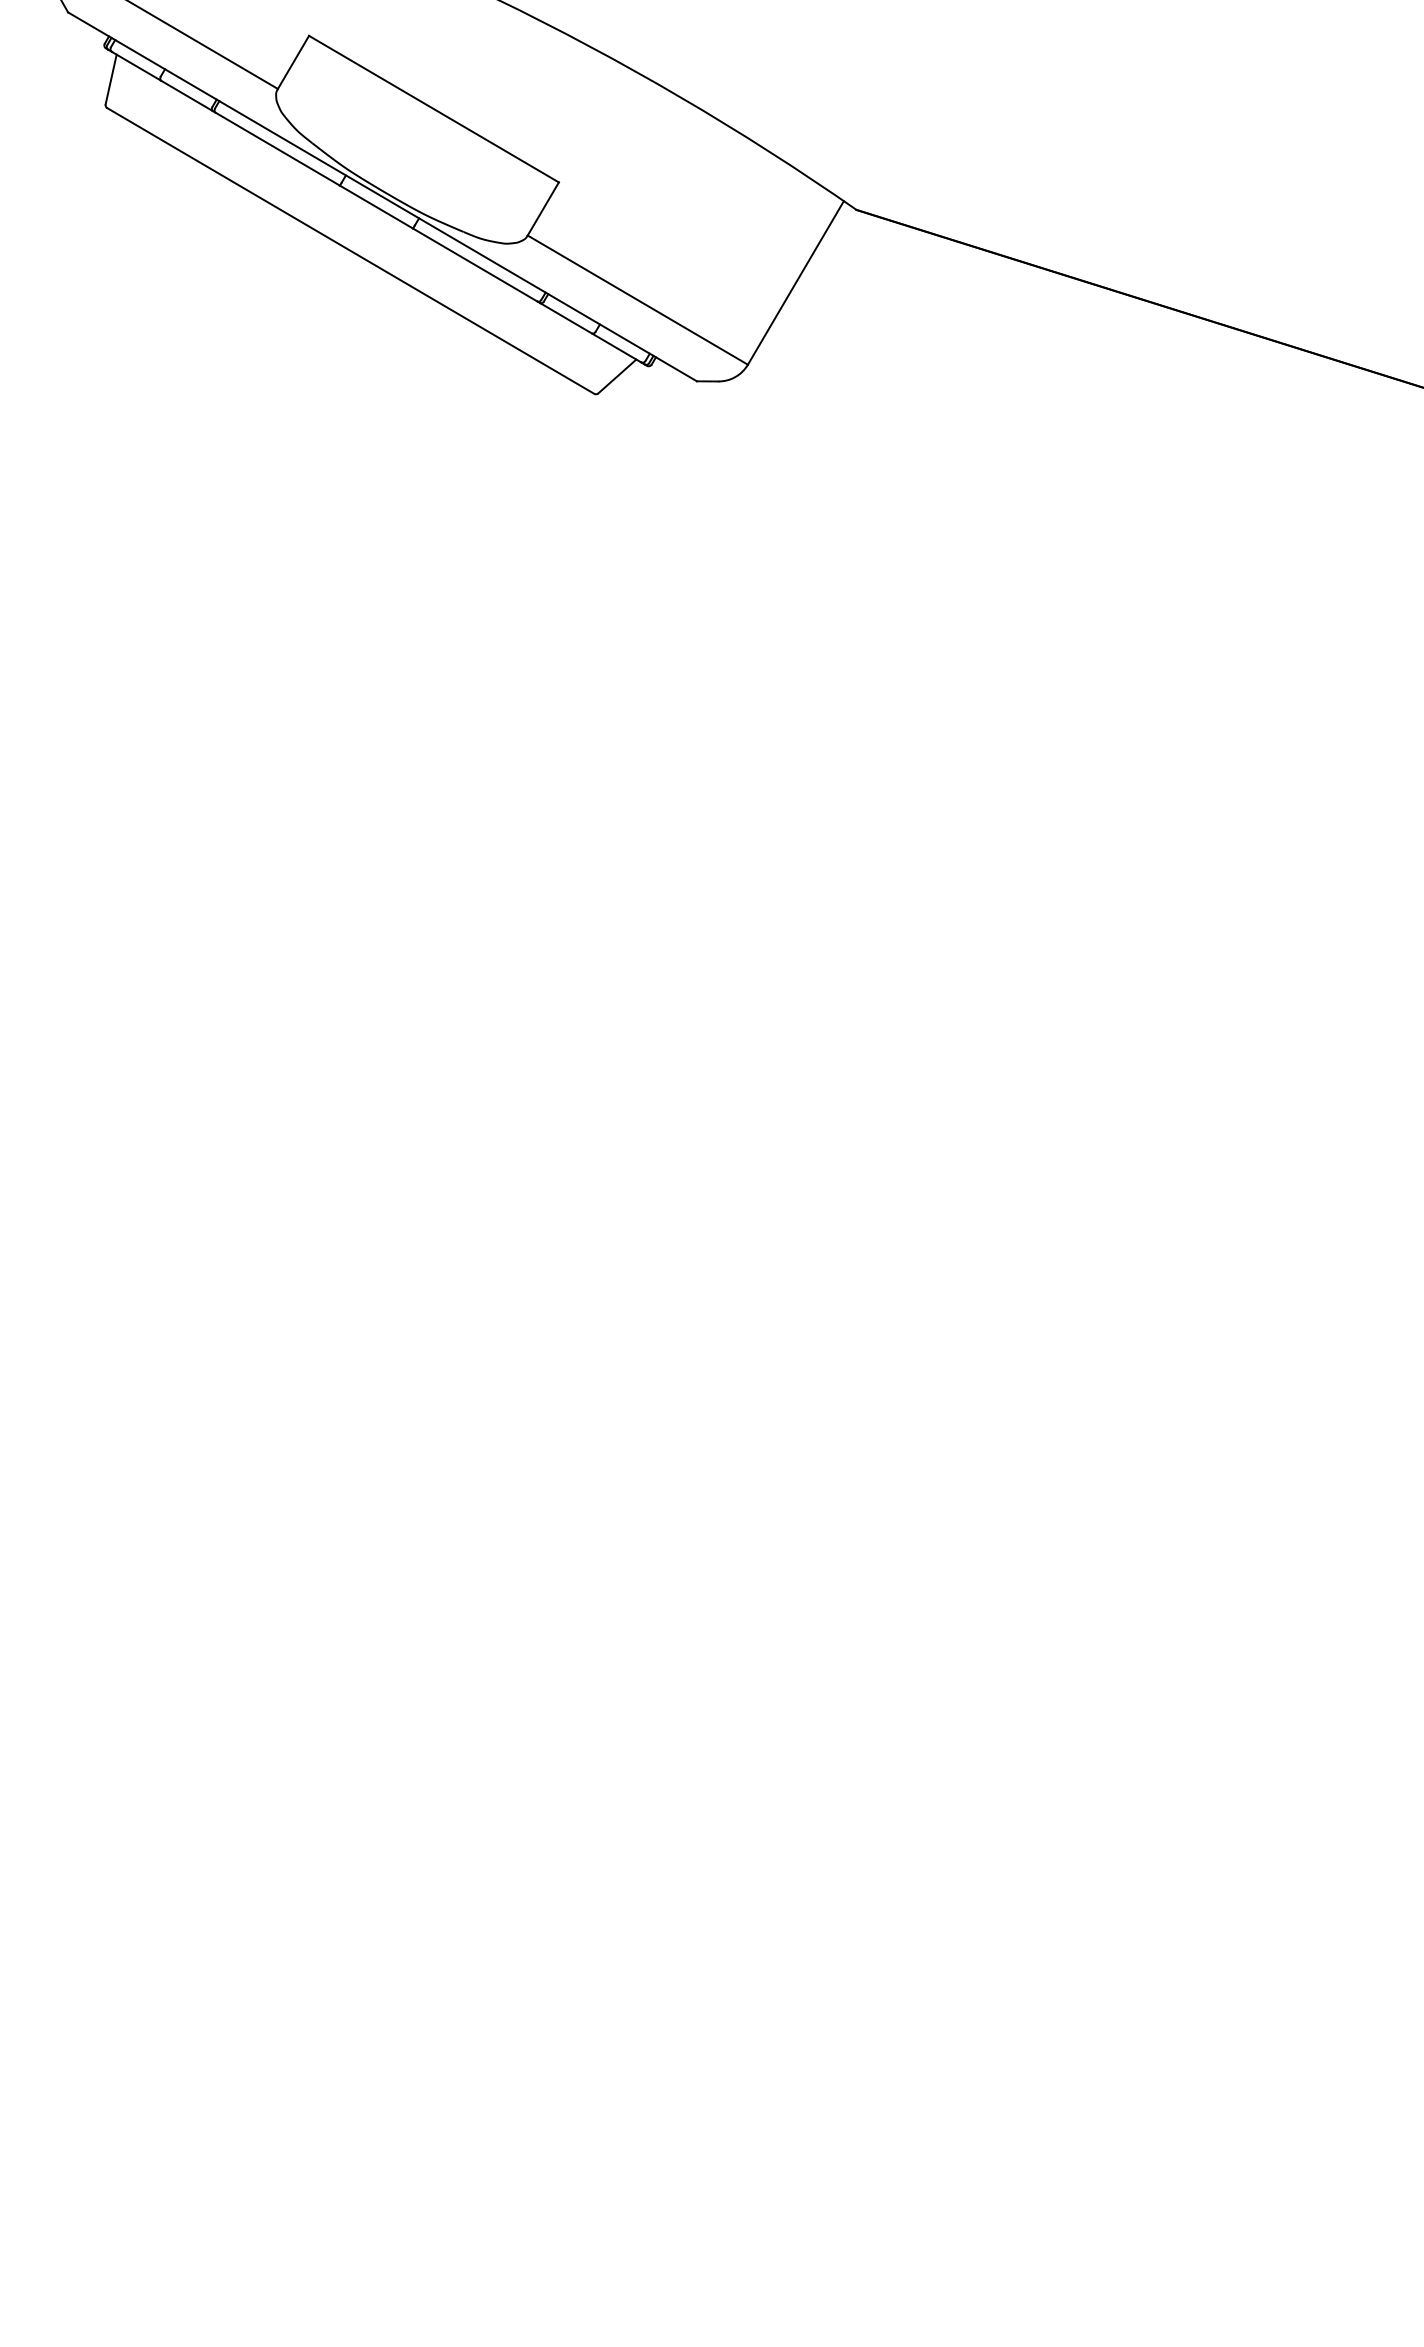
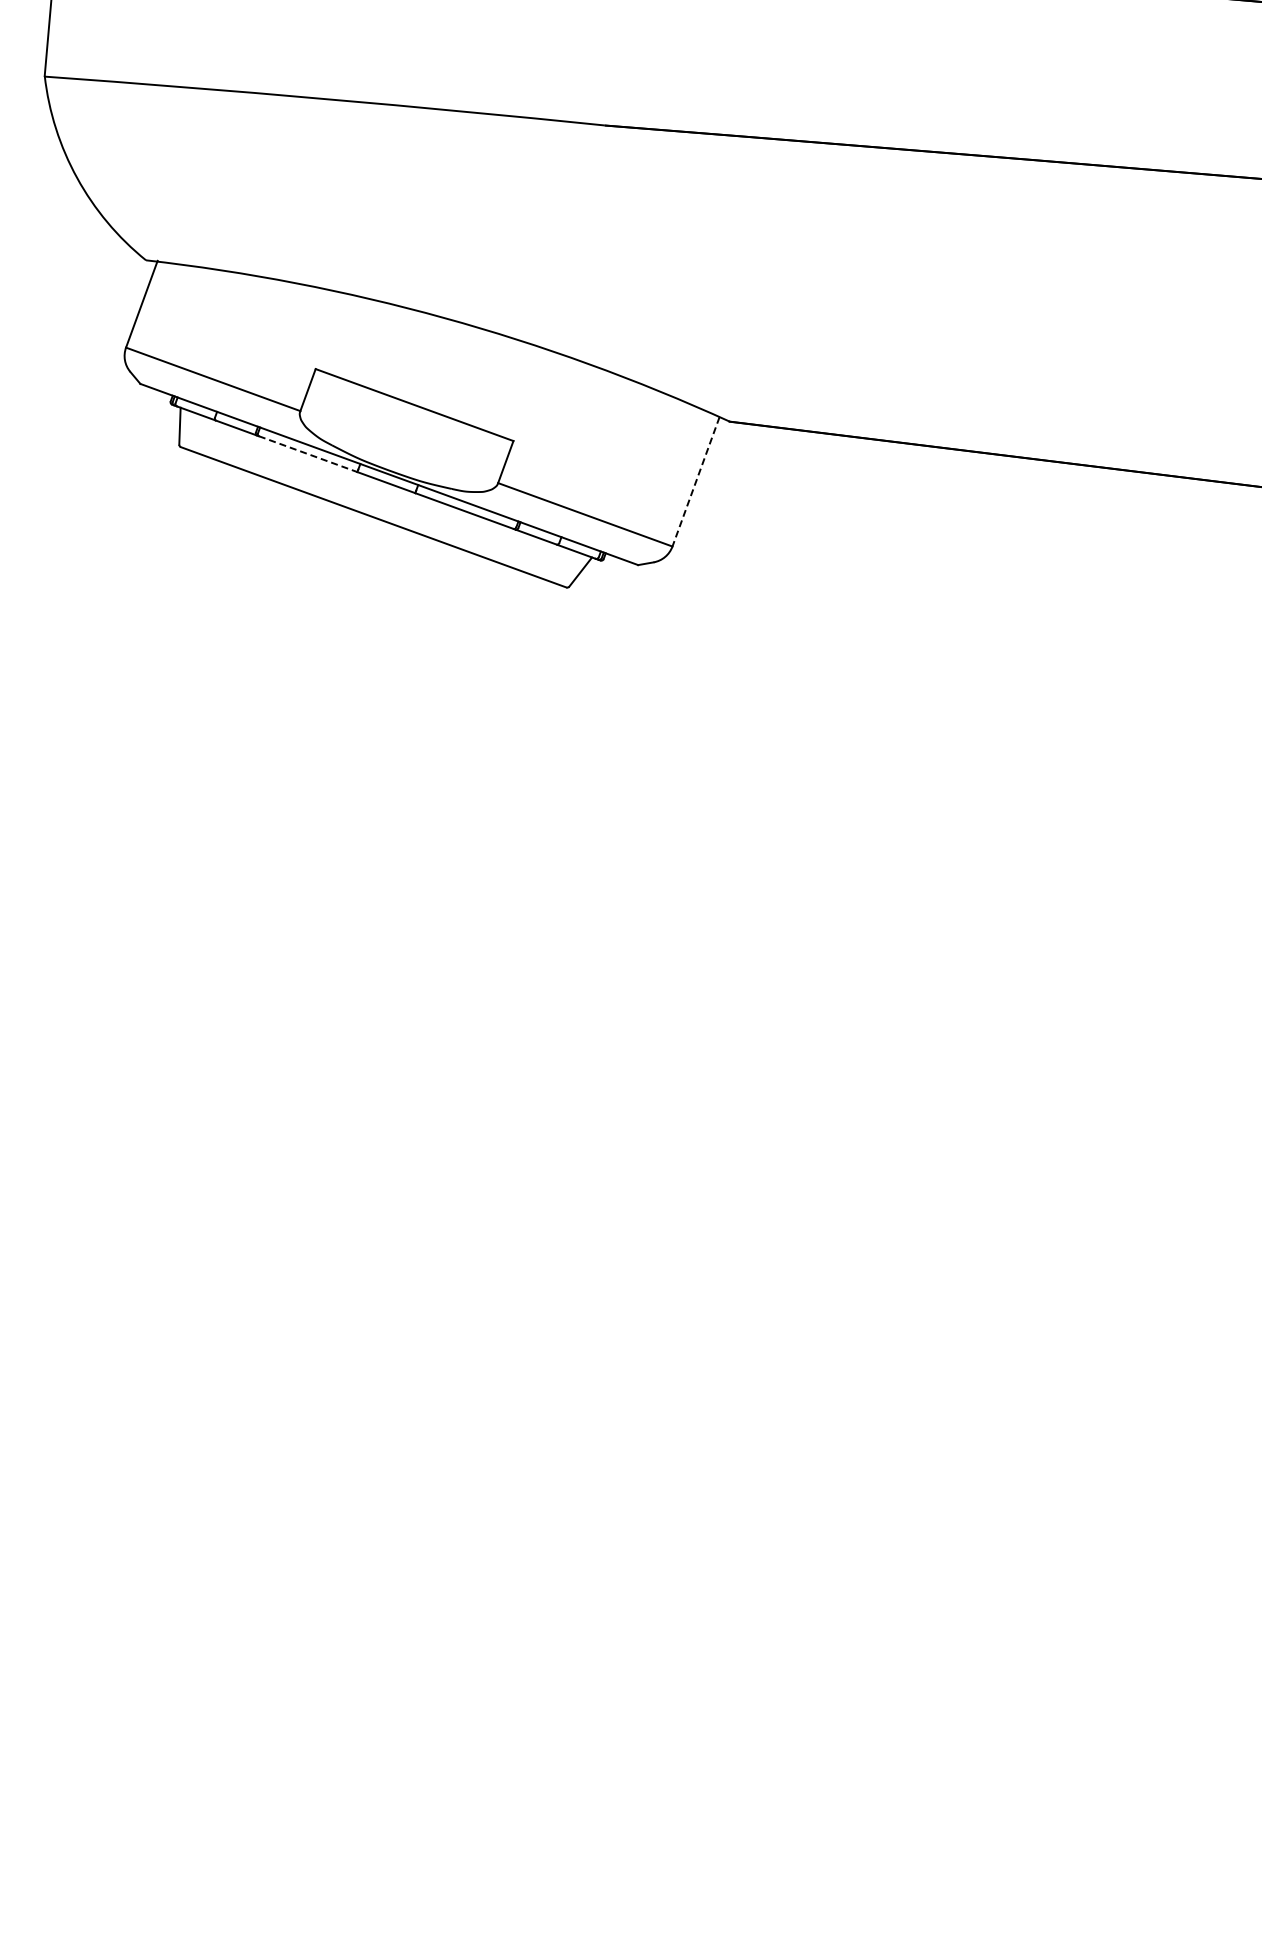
line: (278, 149) -> (308, 454), solid -> dashed
line: (796, 282) -> (696, 481), solid -> dashed

